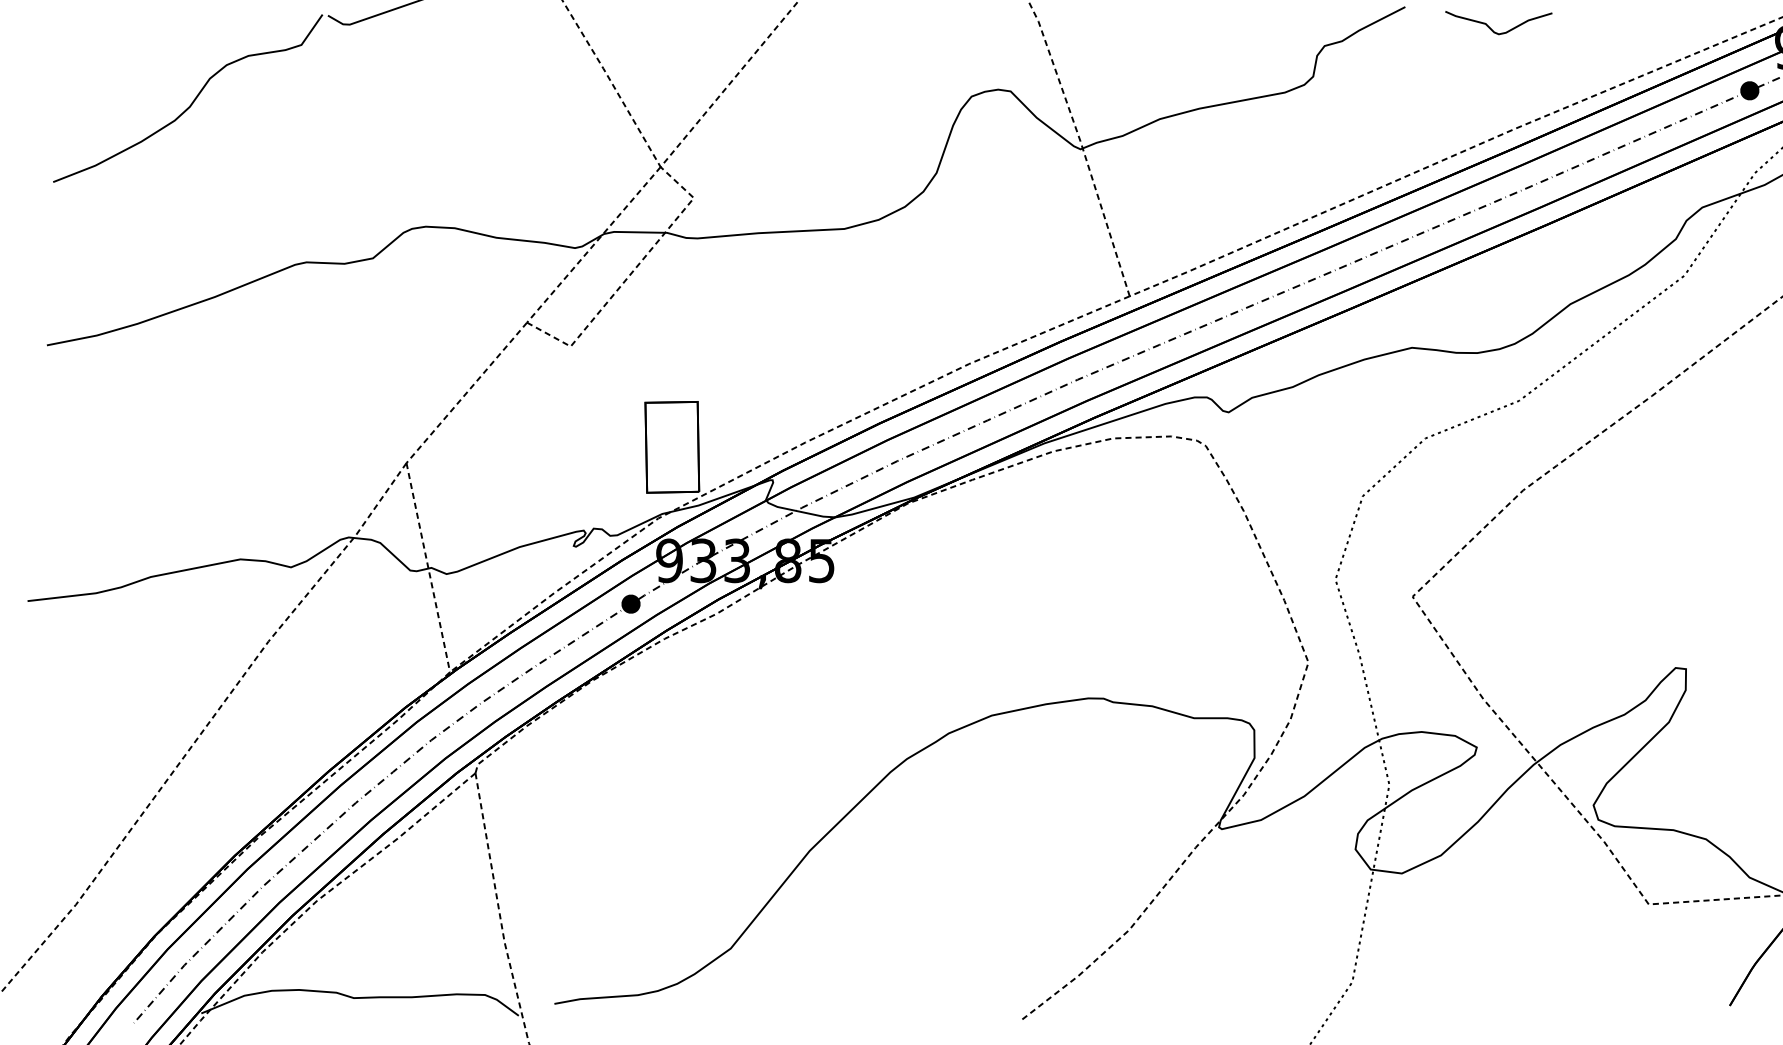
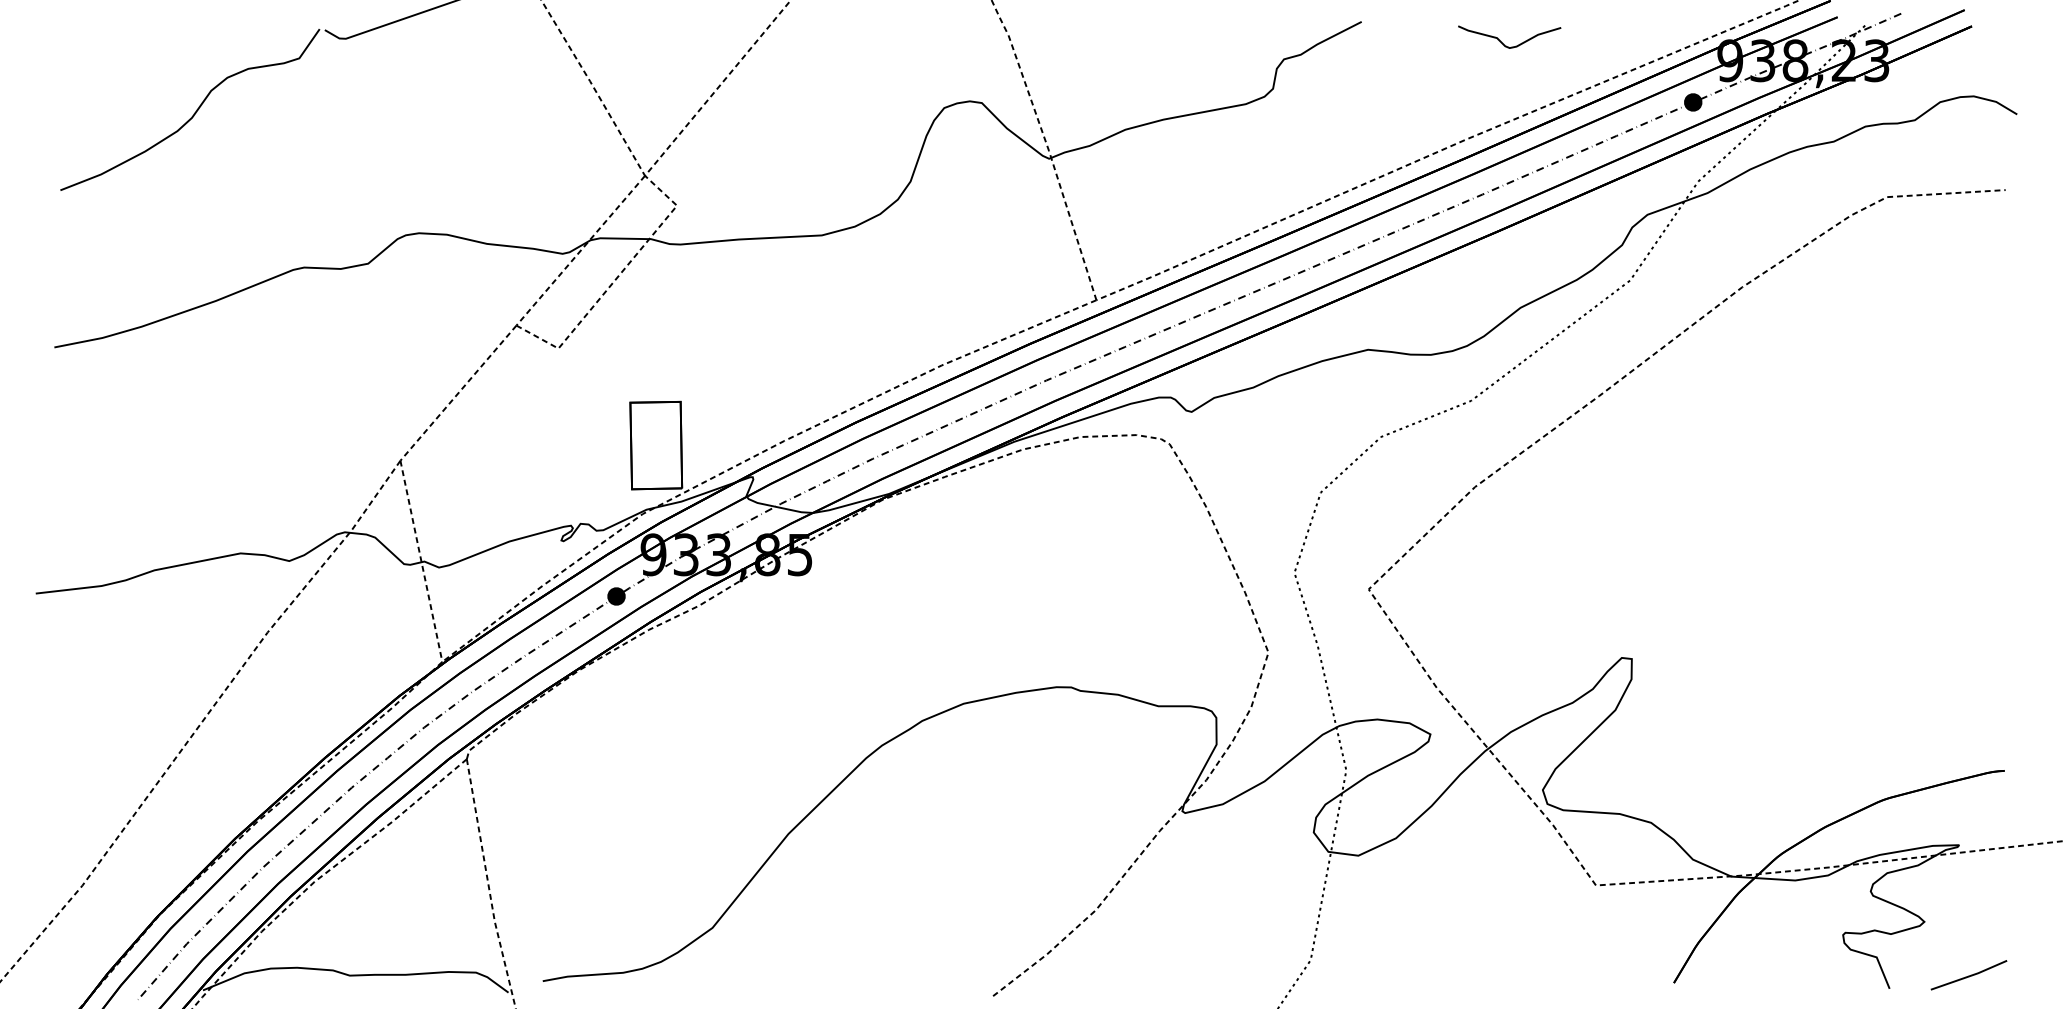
curve: (1491, 28) -> (1502, 42), moved

